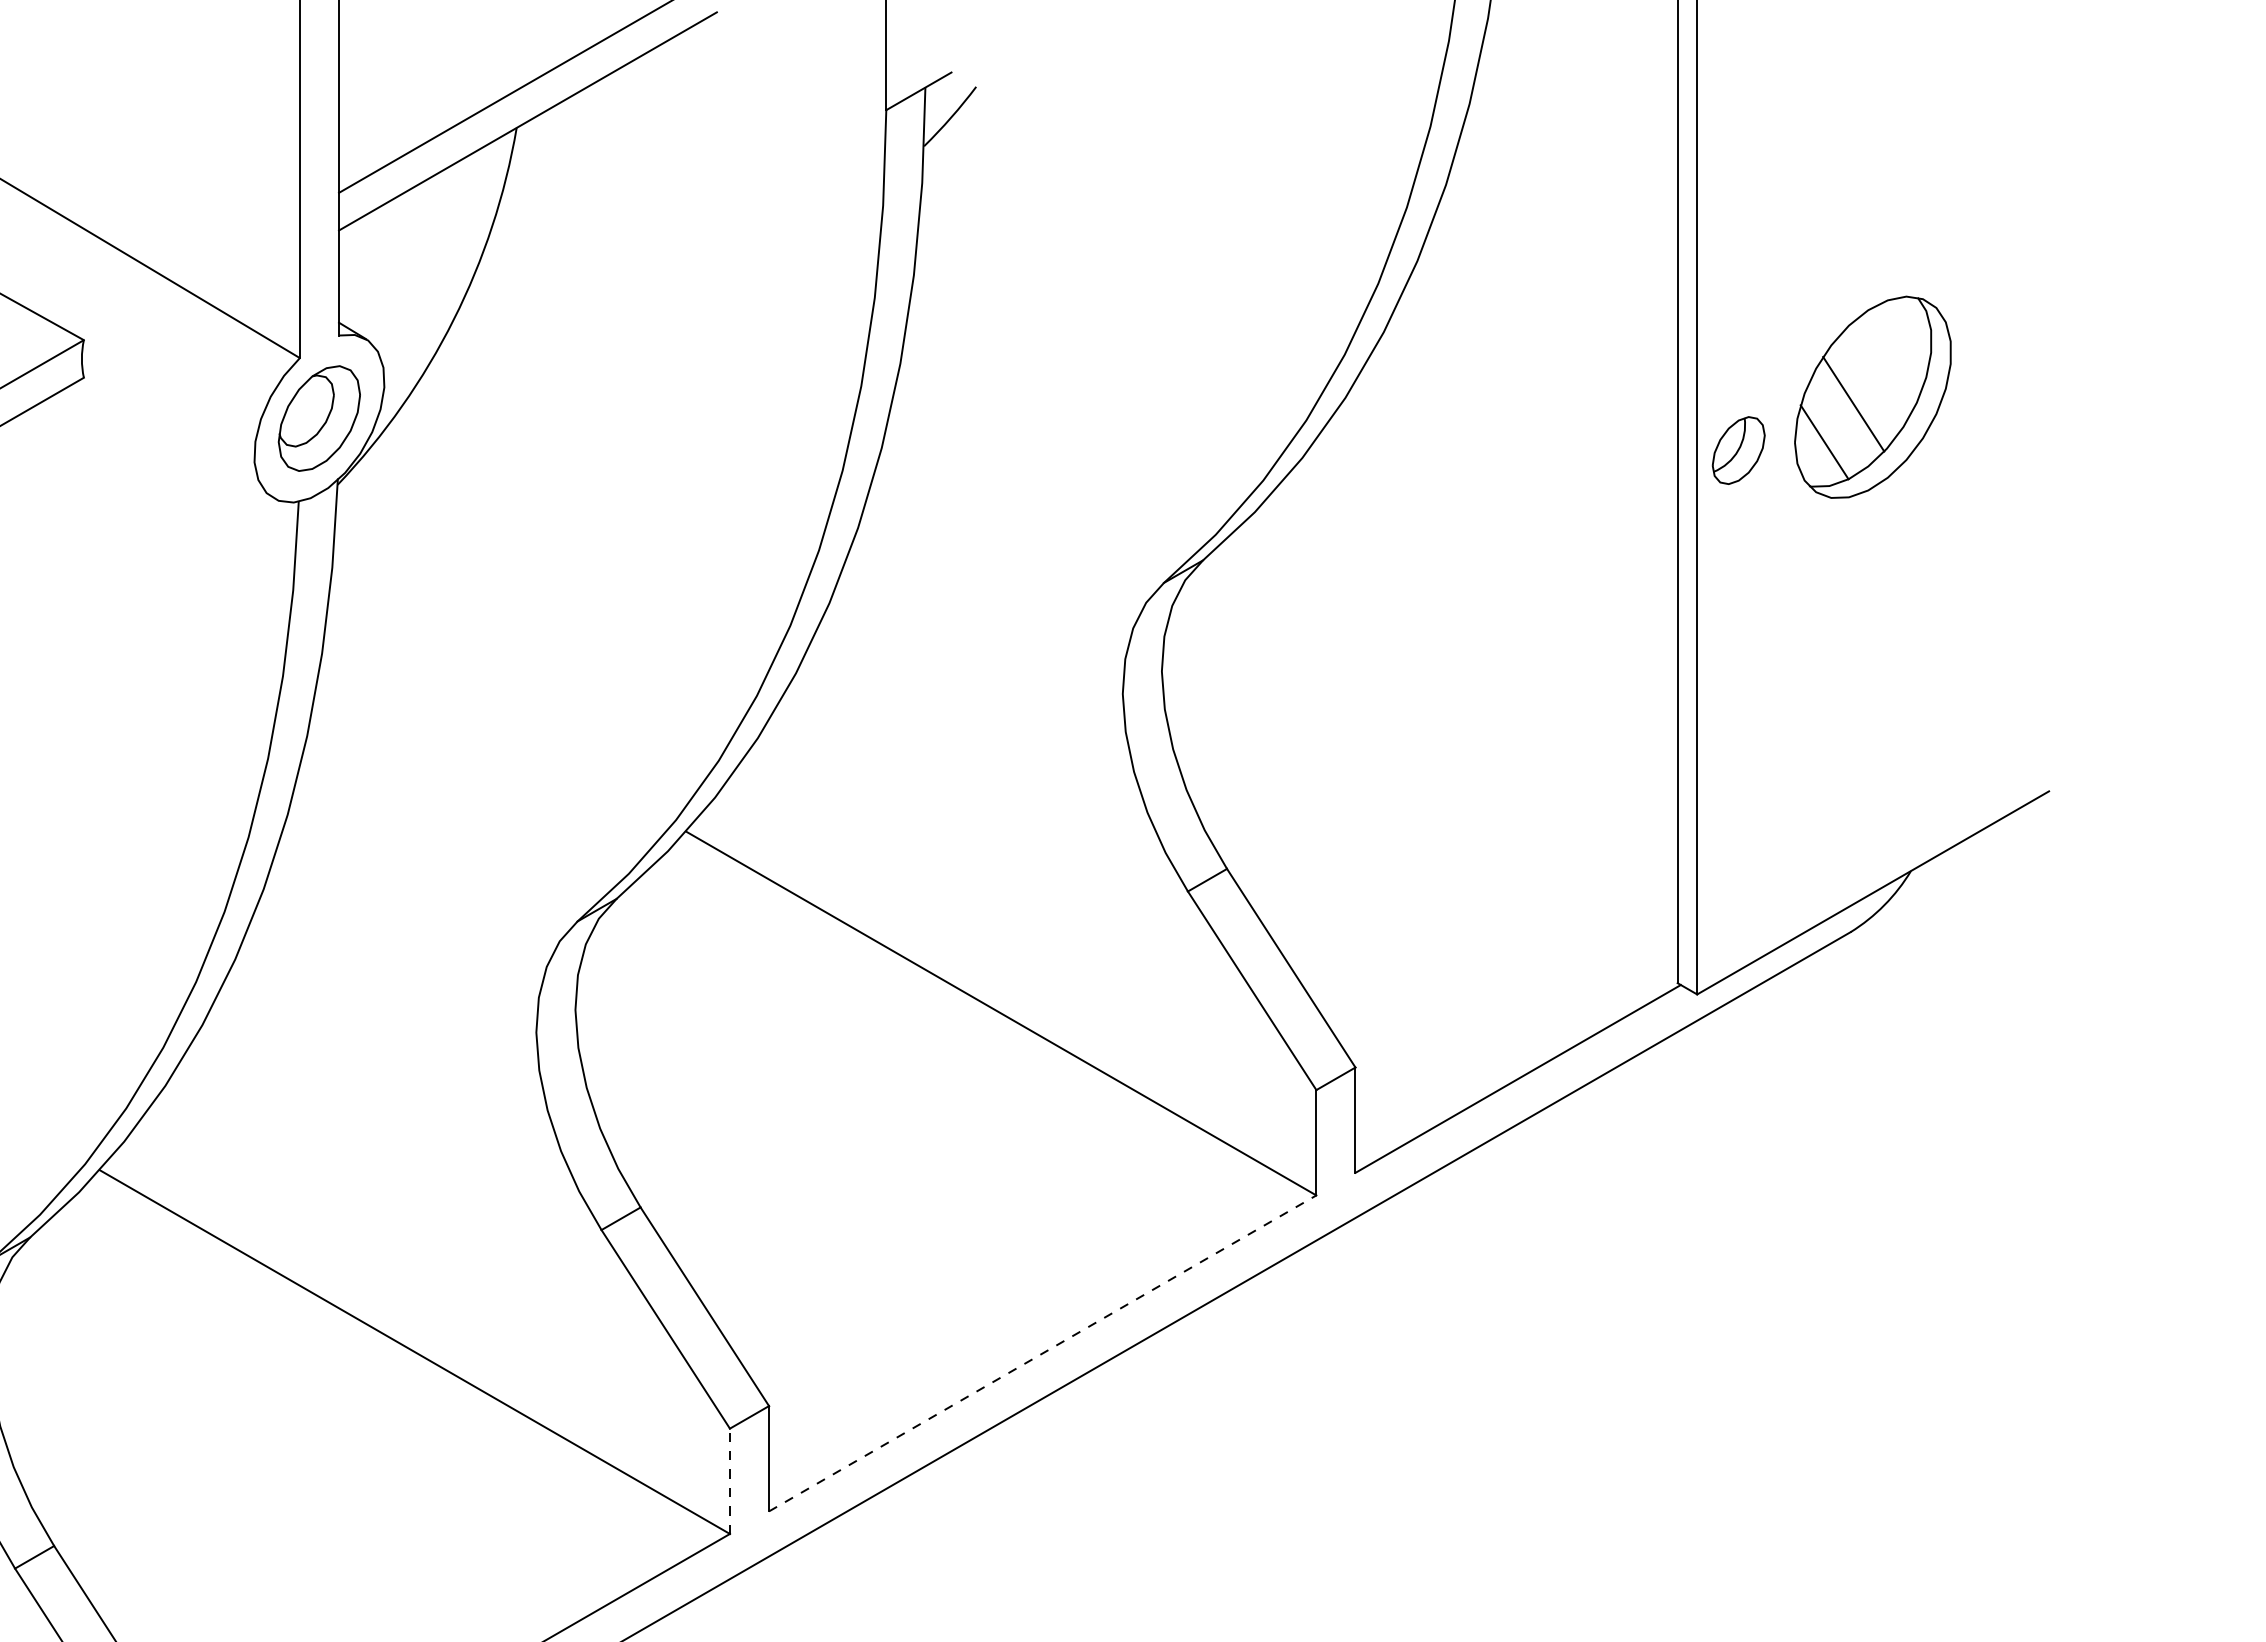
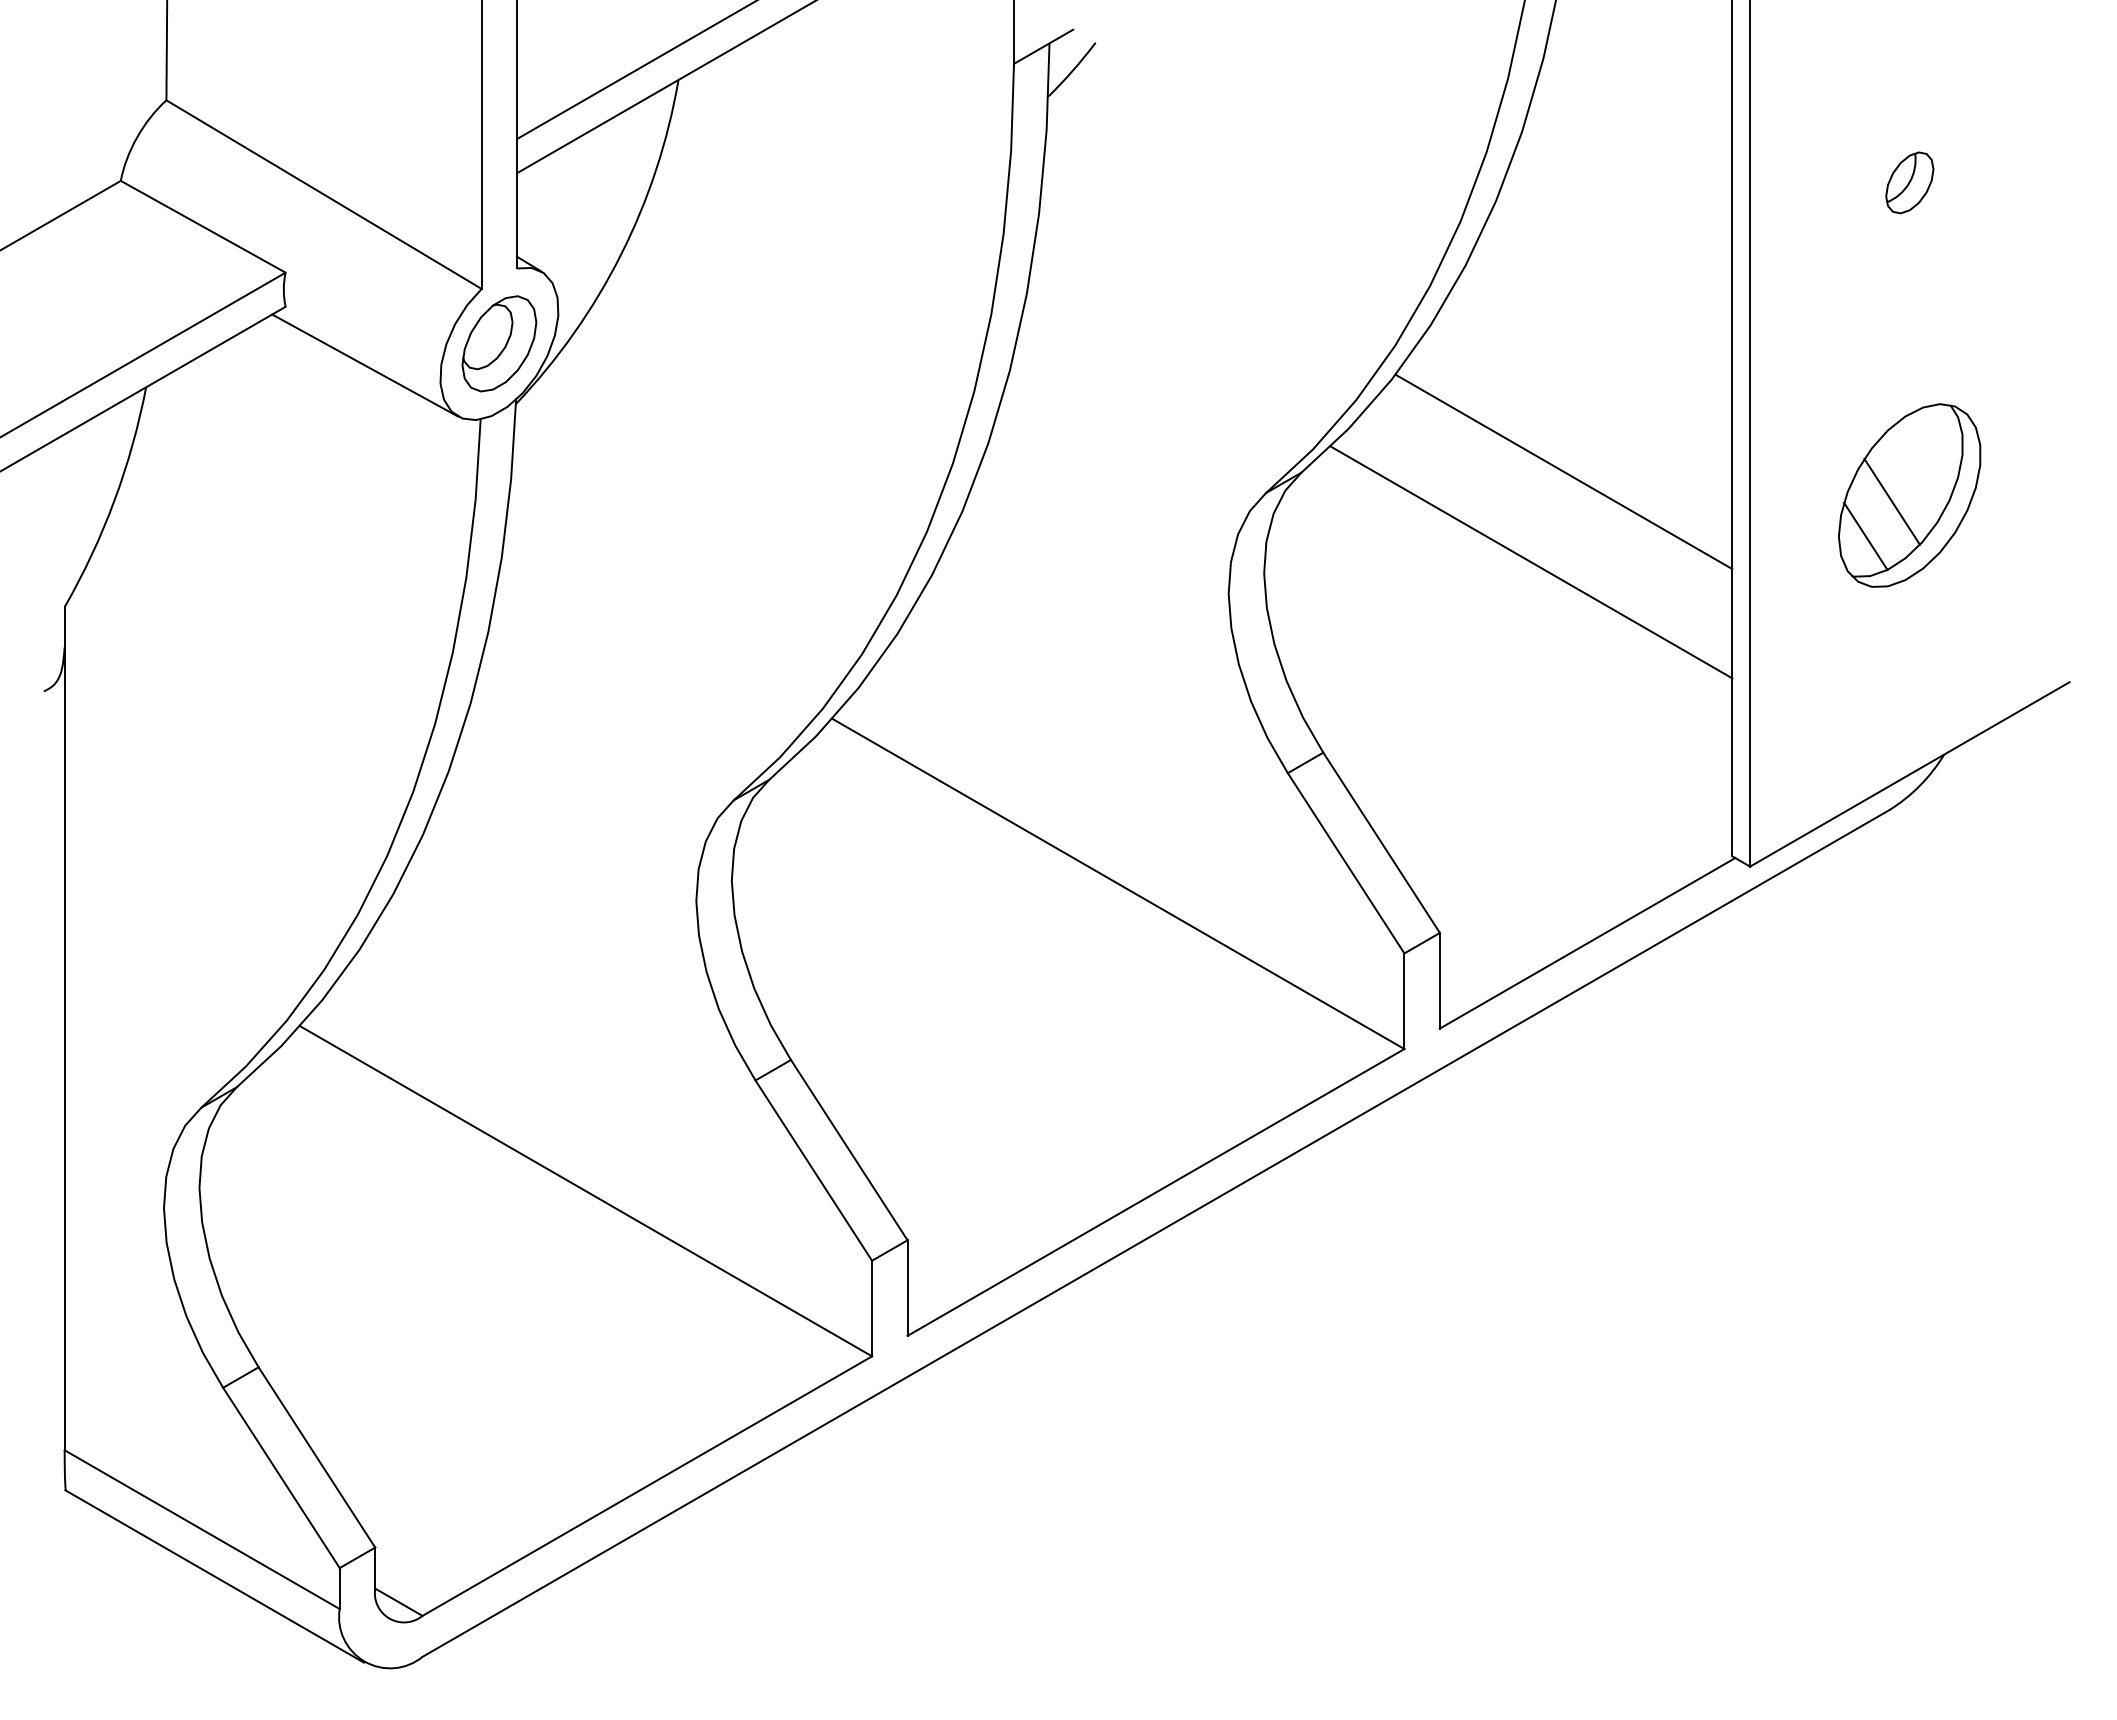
part: (1872, 397) -> (1909, 495), moved
line: (171, 442) -> (365, 365), added
part: (1738, 450) -> (1909, 182), moved
line: (1491, 559) -> (1563, 471), added
line: (1456, 659) -> (1531, 562), added
line: (1043, 1353) -> (1156, 1192), dashed -> solid
line: (730, 1481) -> (872, 1308), dashed -> solid

